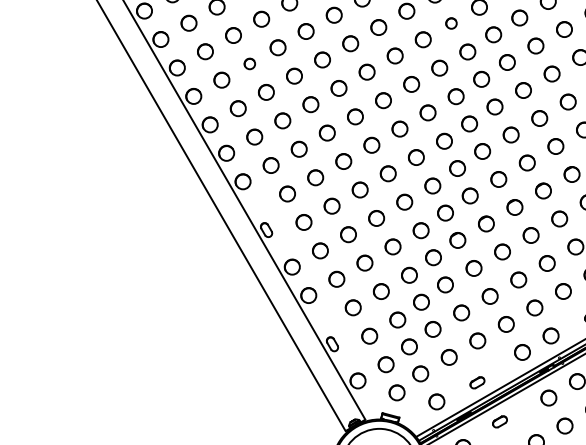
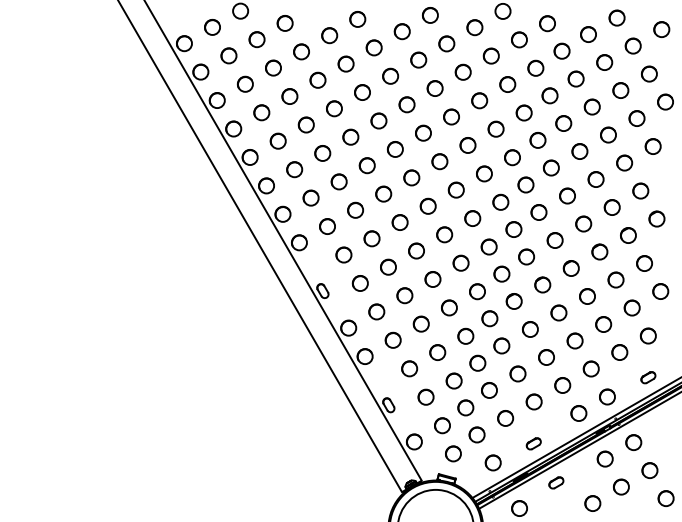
circle: (451, 23) -> (507, 84), size x1.43
circle: (249, 63) -> (305, 124), size x1.43

